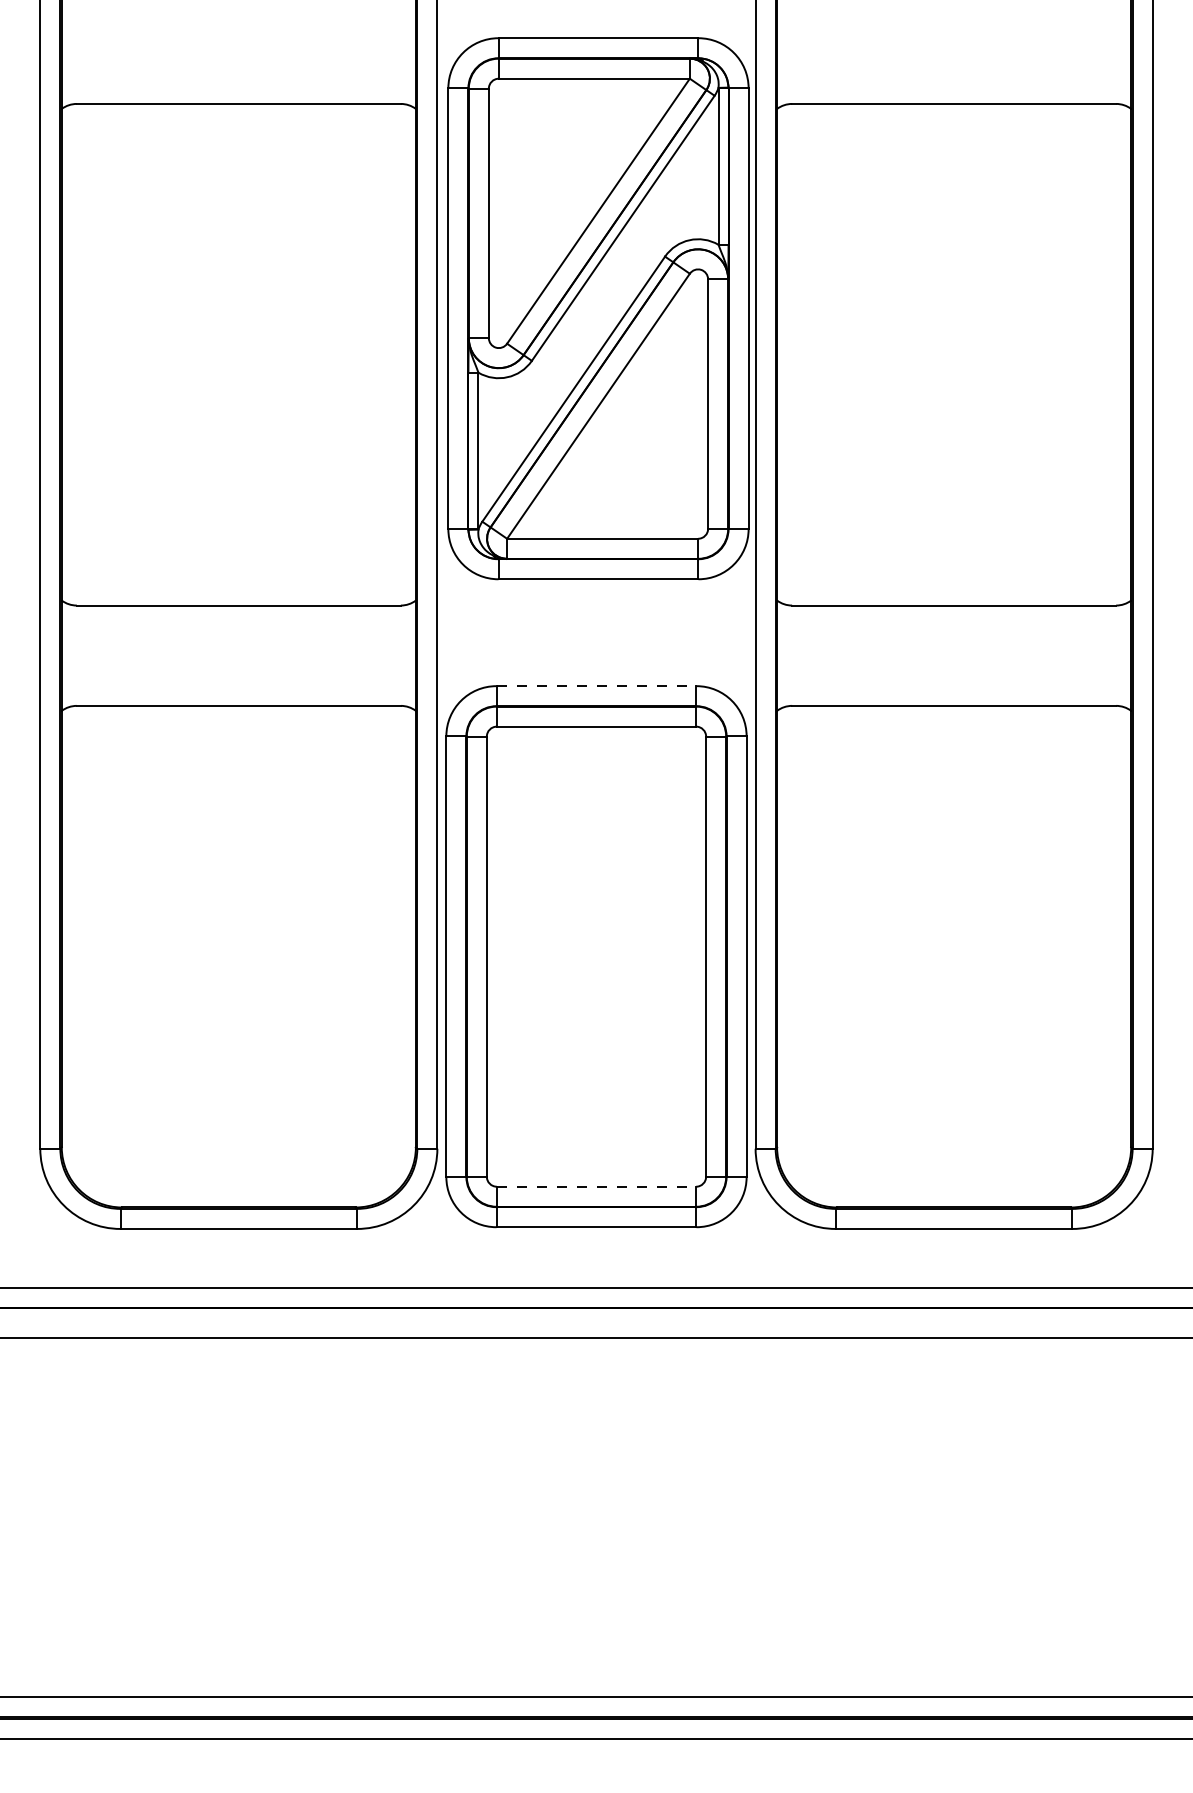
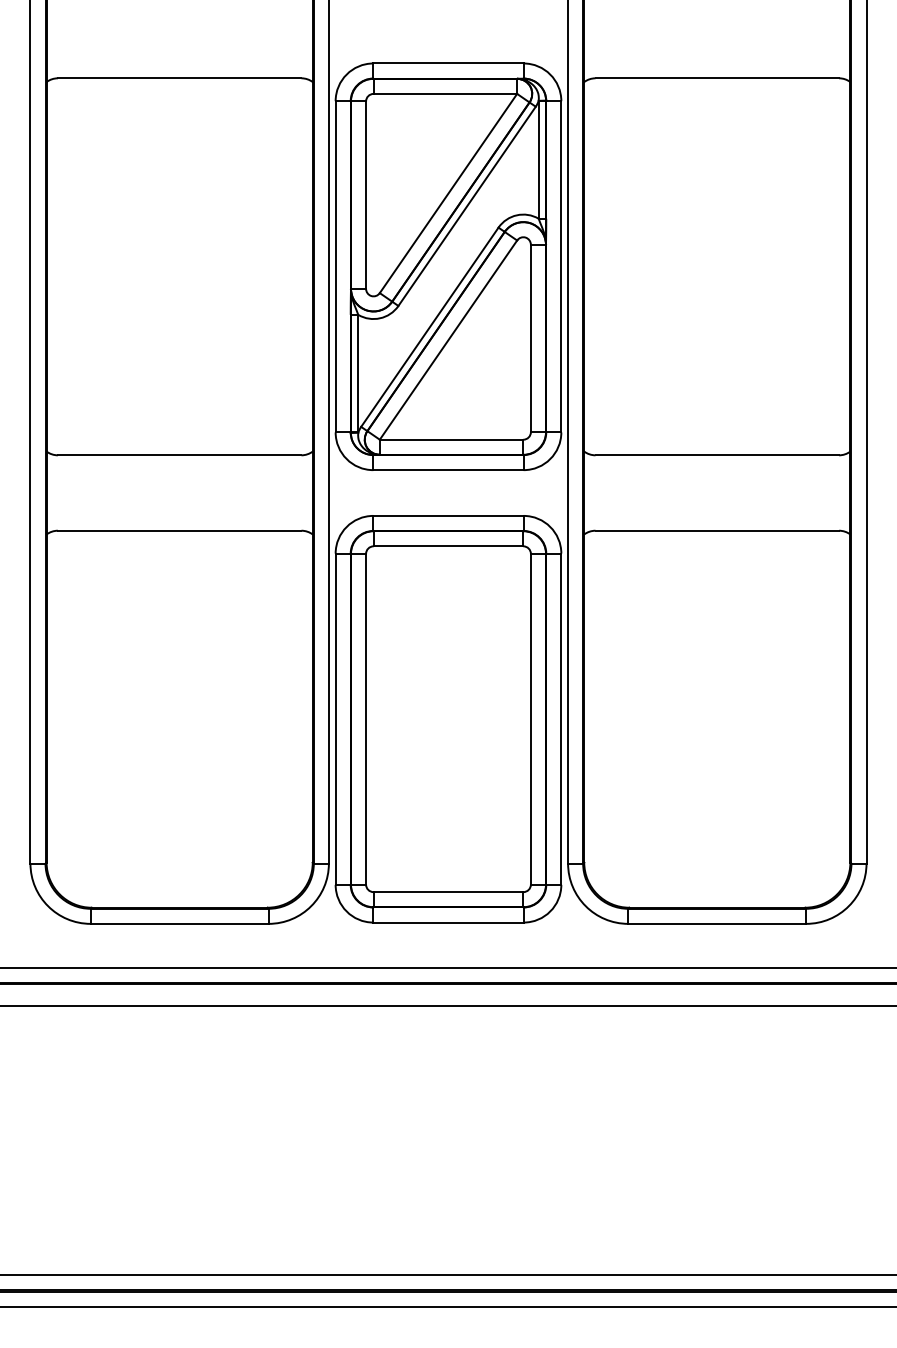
part: (598, 308) -> (448, 266), moved
line: (596, 686) -> (448, 516), dashed -> solid
line: (596, 1186) -> (448, 891), dashed -> solid

